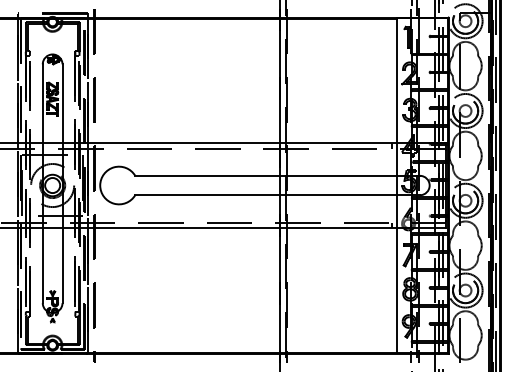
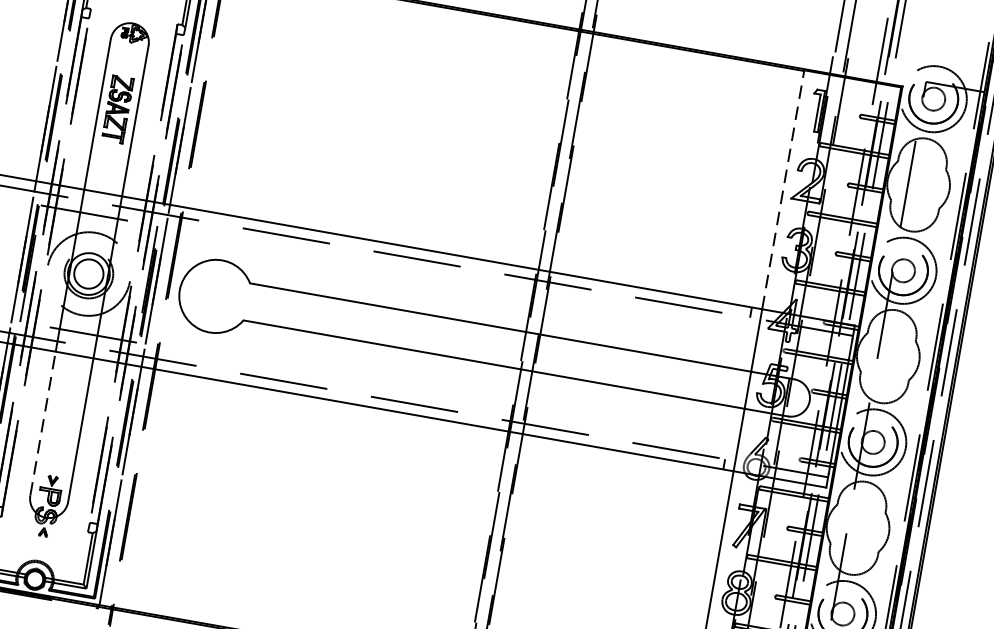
line: (397, 80) -> (783, 189), solid -> dashed
line: (42, 265) -> (42, 423), solid -> dashed

